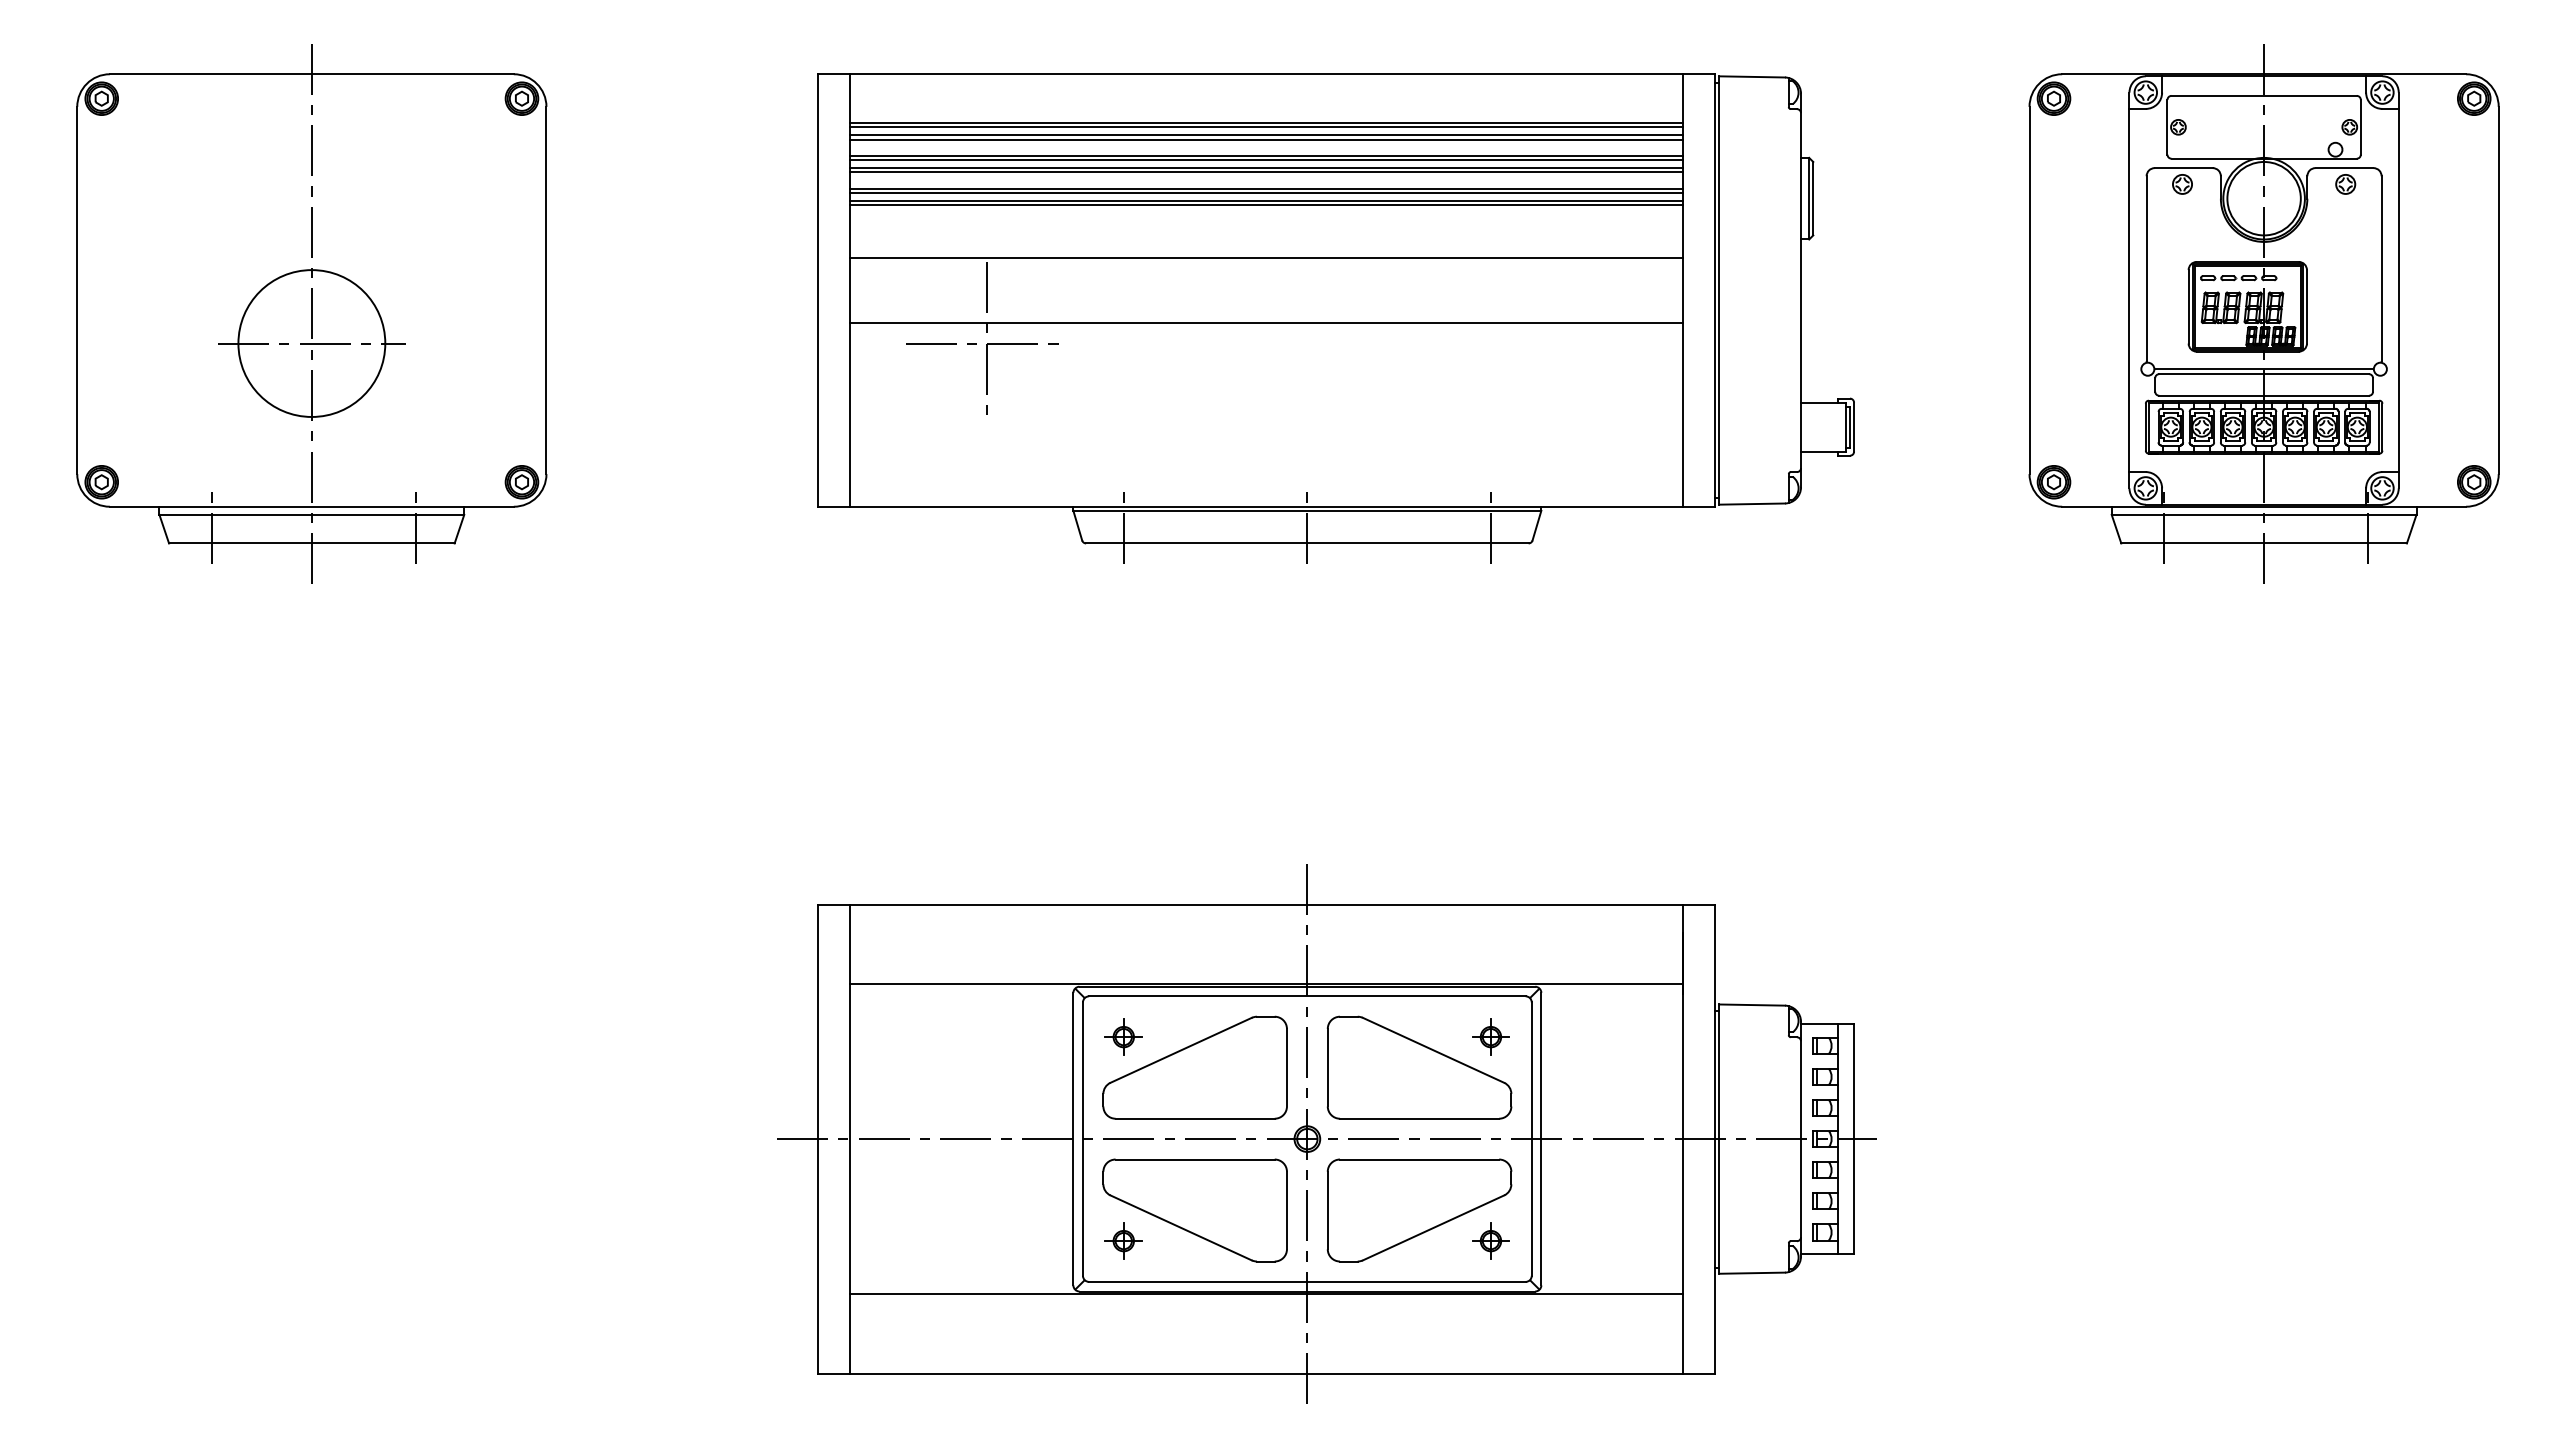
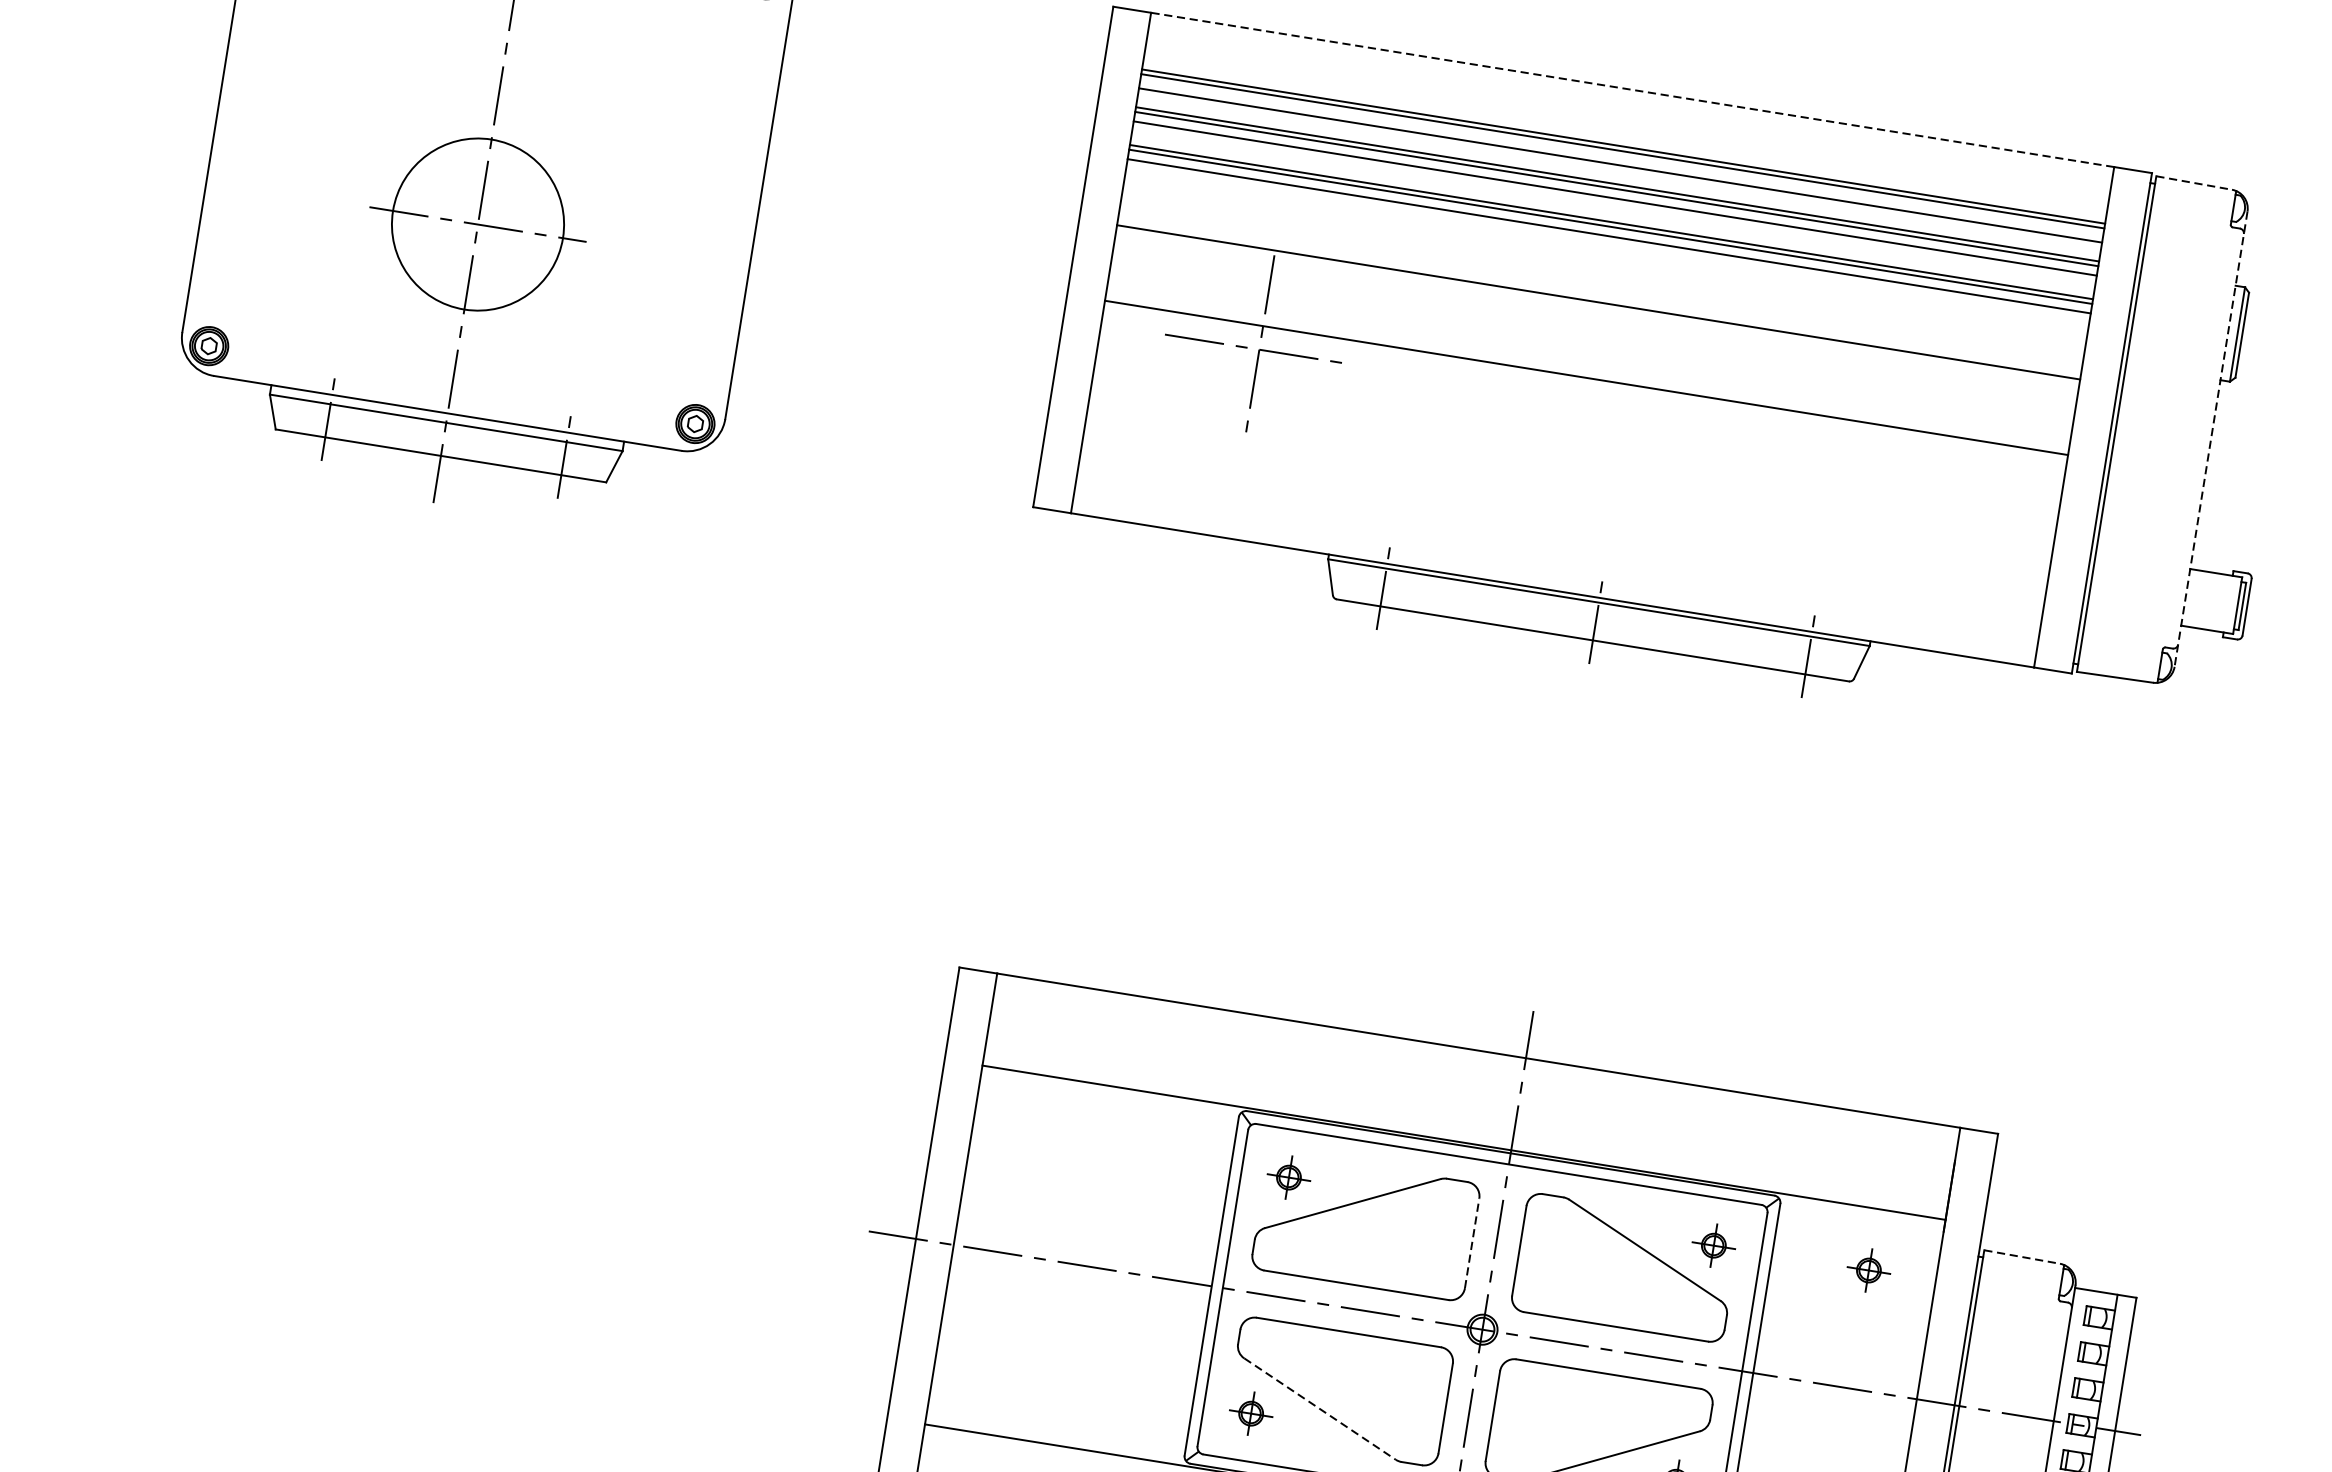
line: (1266, 74) -> (1632, 90), solid -> dashed
line: (1752, 76) -> (2194, 182), solid -> dashed
line: (1266, 135) -> (1621, 160), removed
line: (1266, 172) -> (1614, 203), removed
line: (1266, 204) -> (1608, 240), removed
line: (1801, 290) -> (2211, 439), solid -> dashed
line: (1752, 1005) -> (2022, 1257), solid -> dashed
part: (1624, 1036) -> (1868, 1269), added
line: (1286, 1067) -> (1471, 1242), solid -> dashed
line: (1181, 1227) -> (1320, 1408), solid -> dashed

